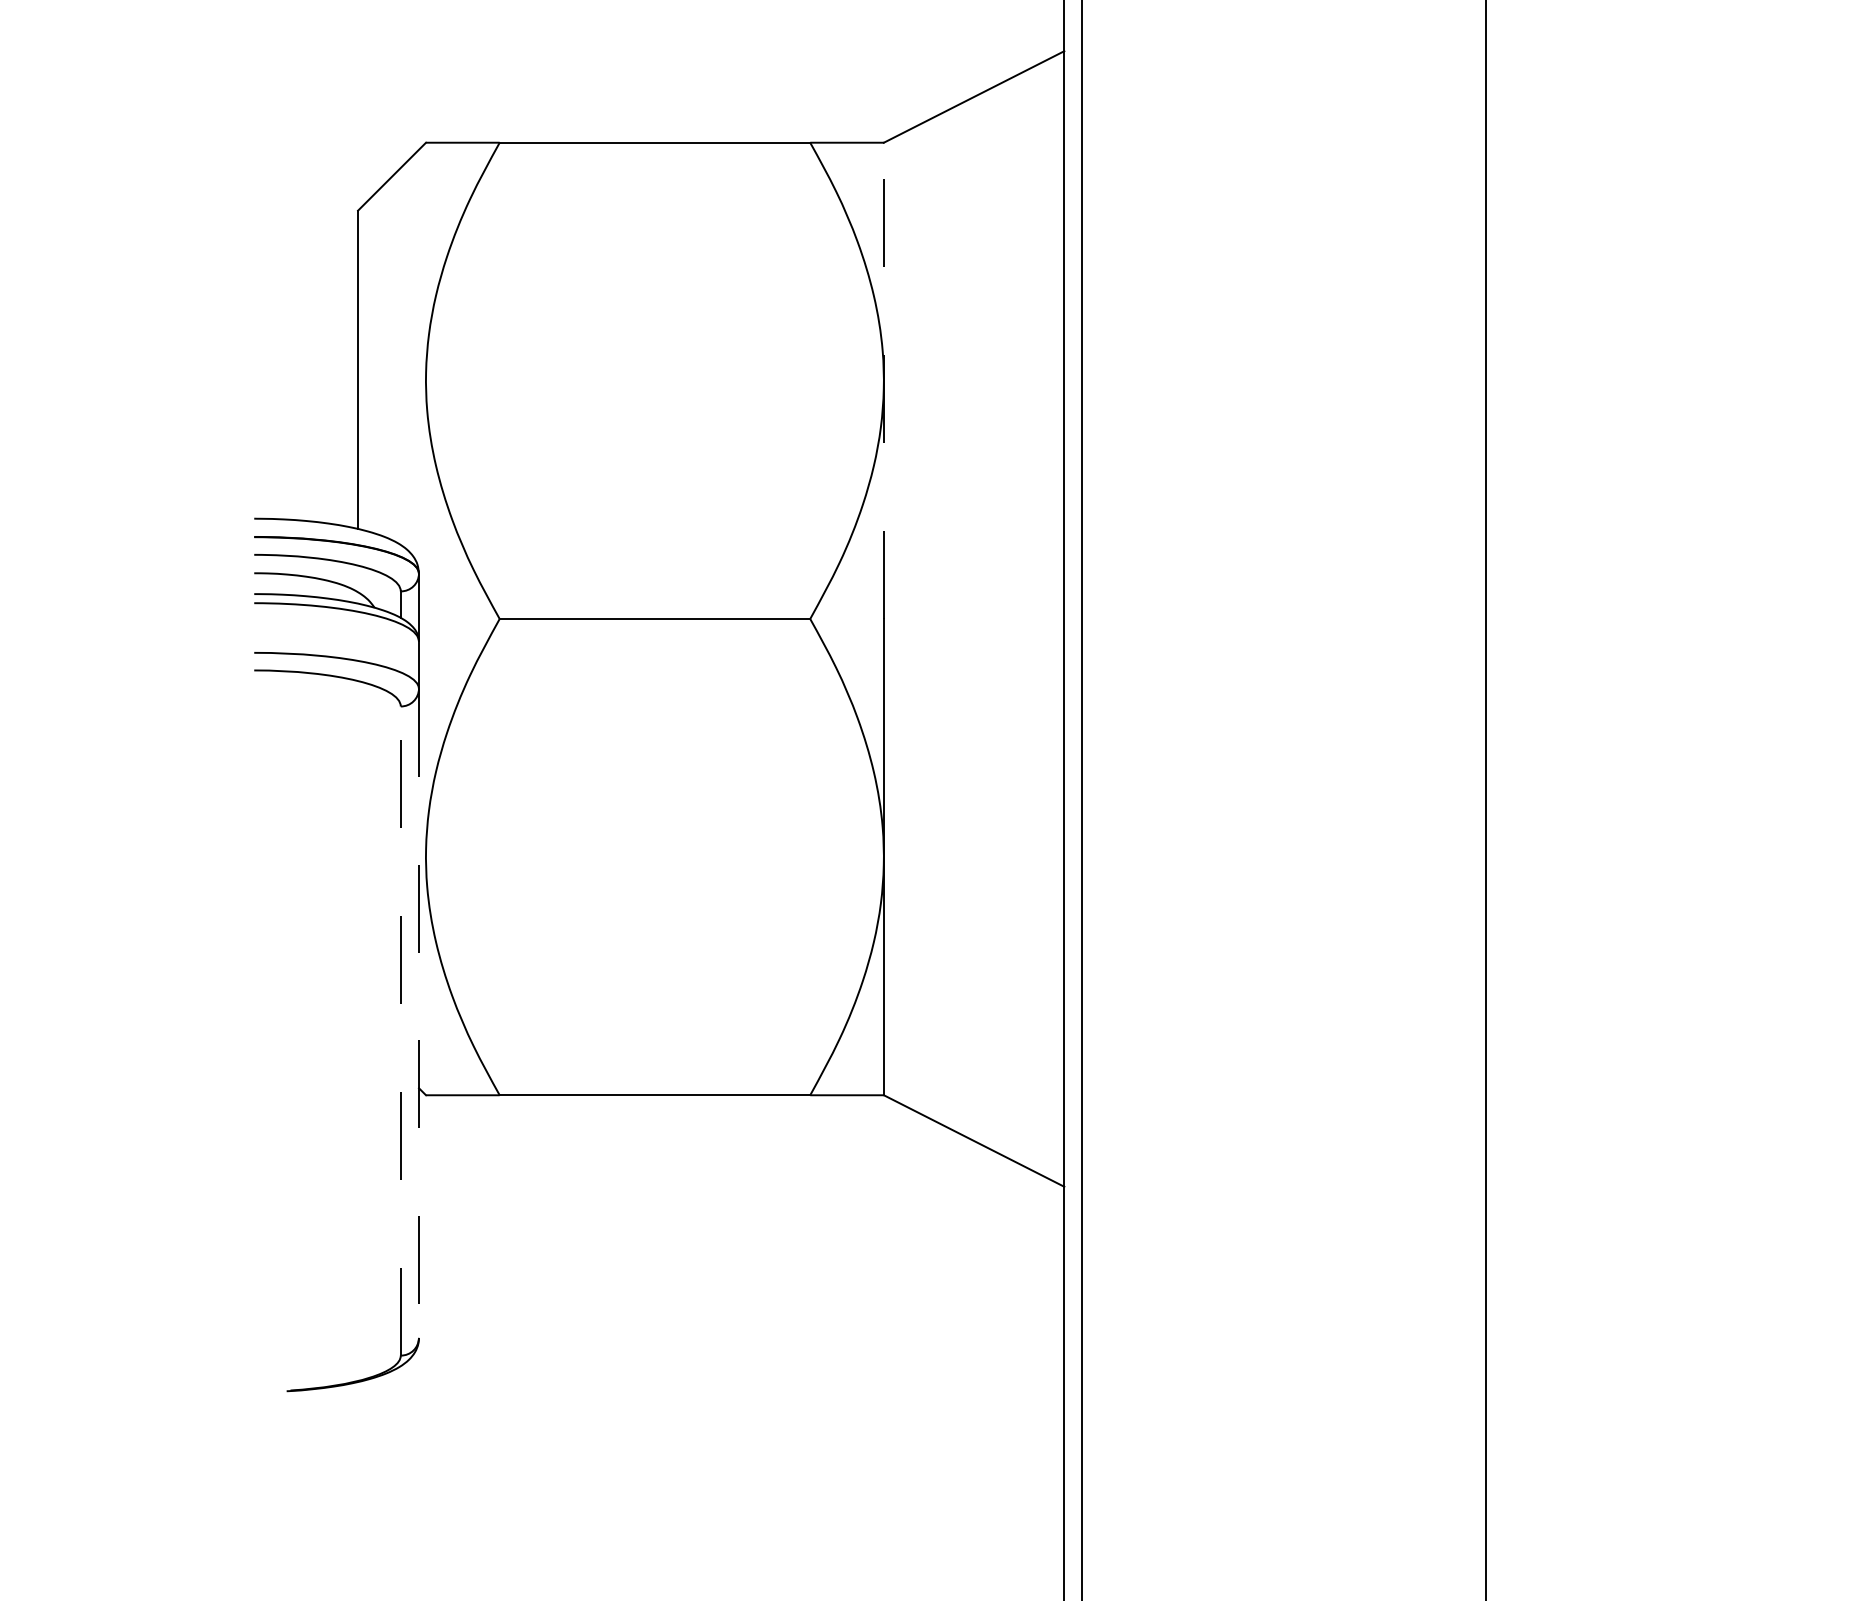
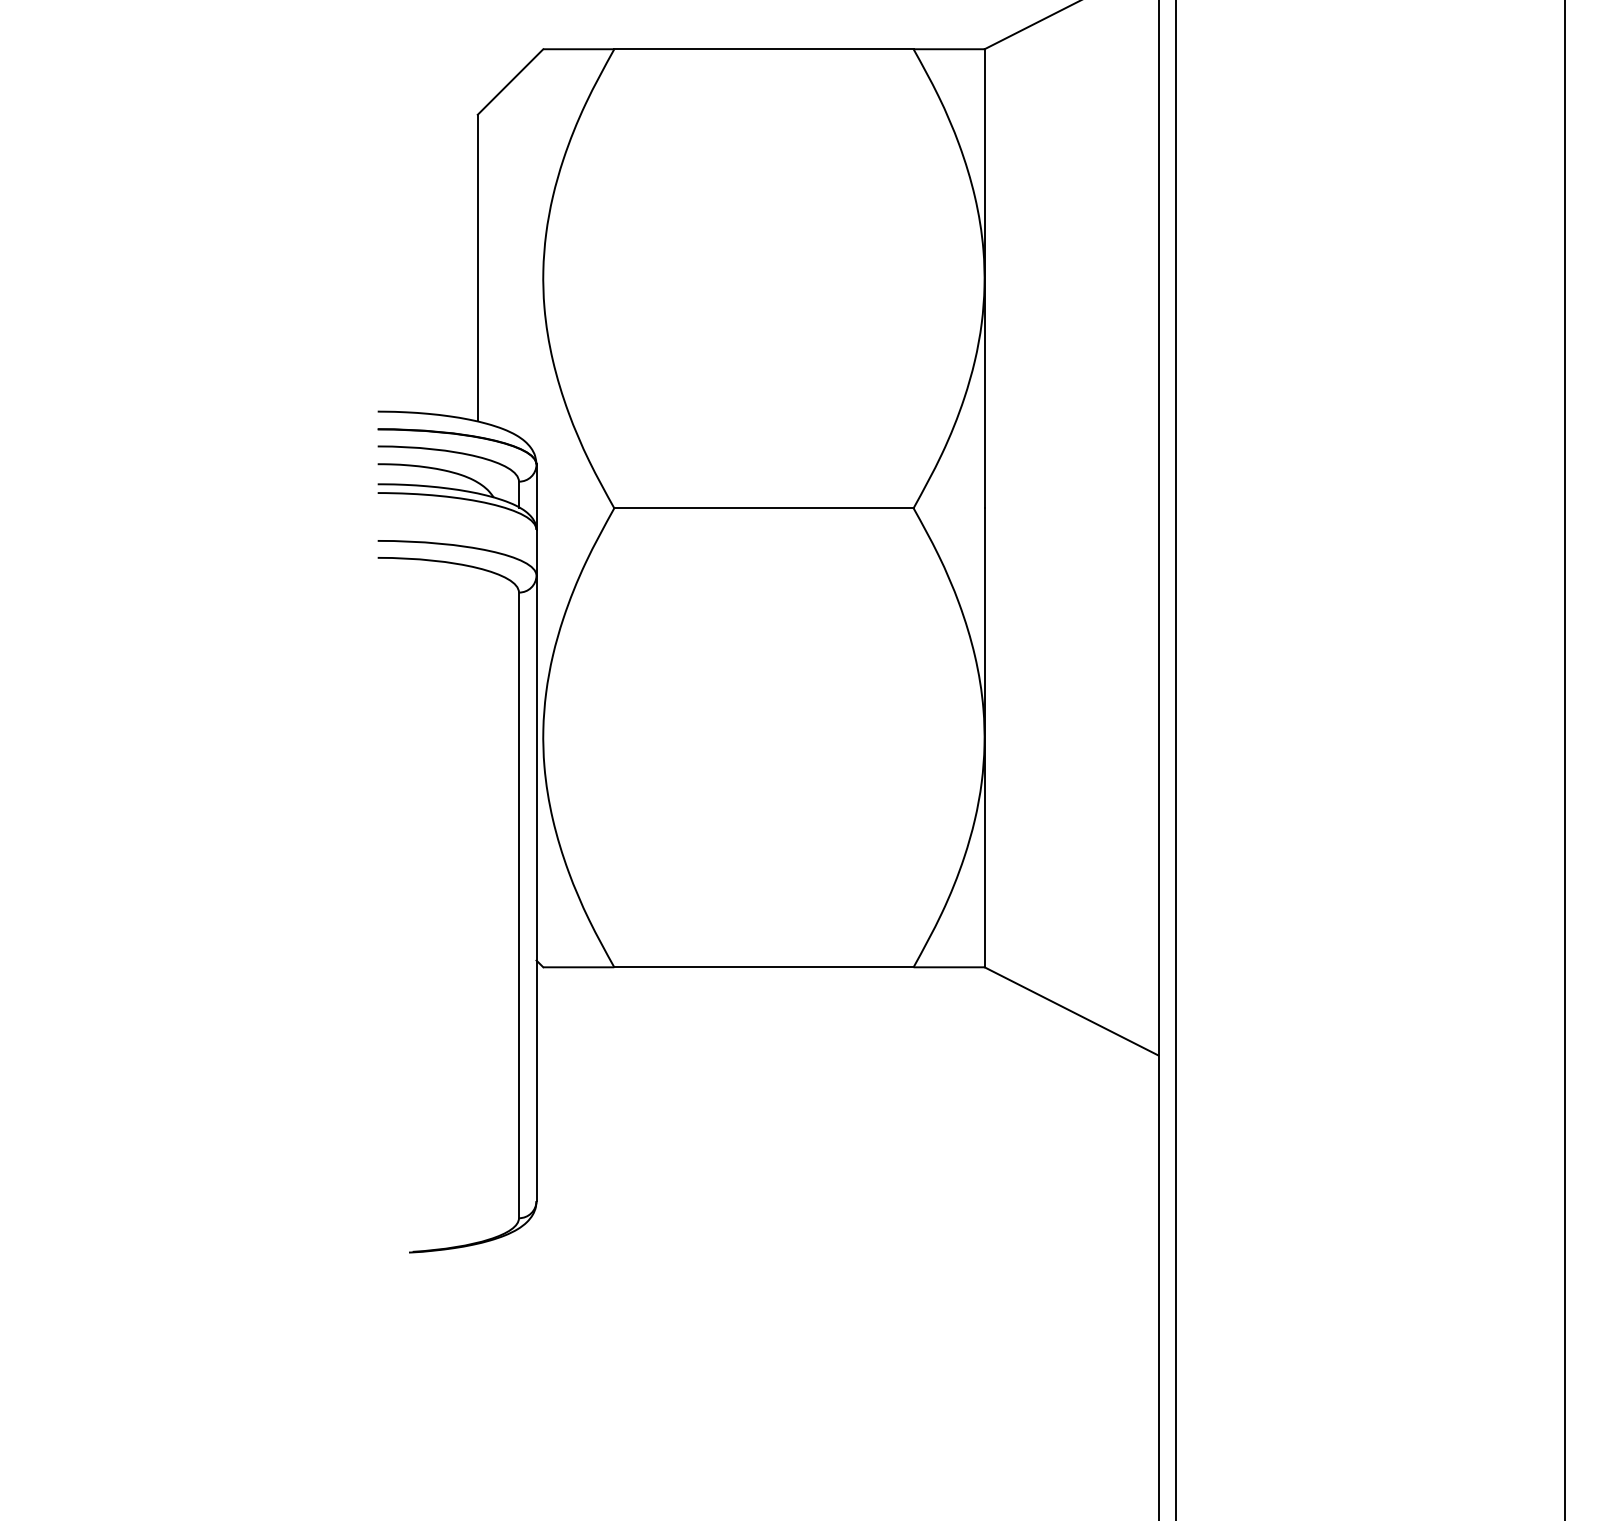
line: (883, 380) -> (984, 278), dashed -> solid
line: (418, 1013) -> (536, 888), dashed -> solid
line: (400, 1031) -> (518, 905), dashed -> solid

